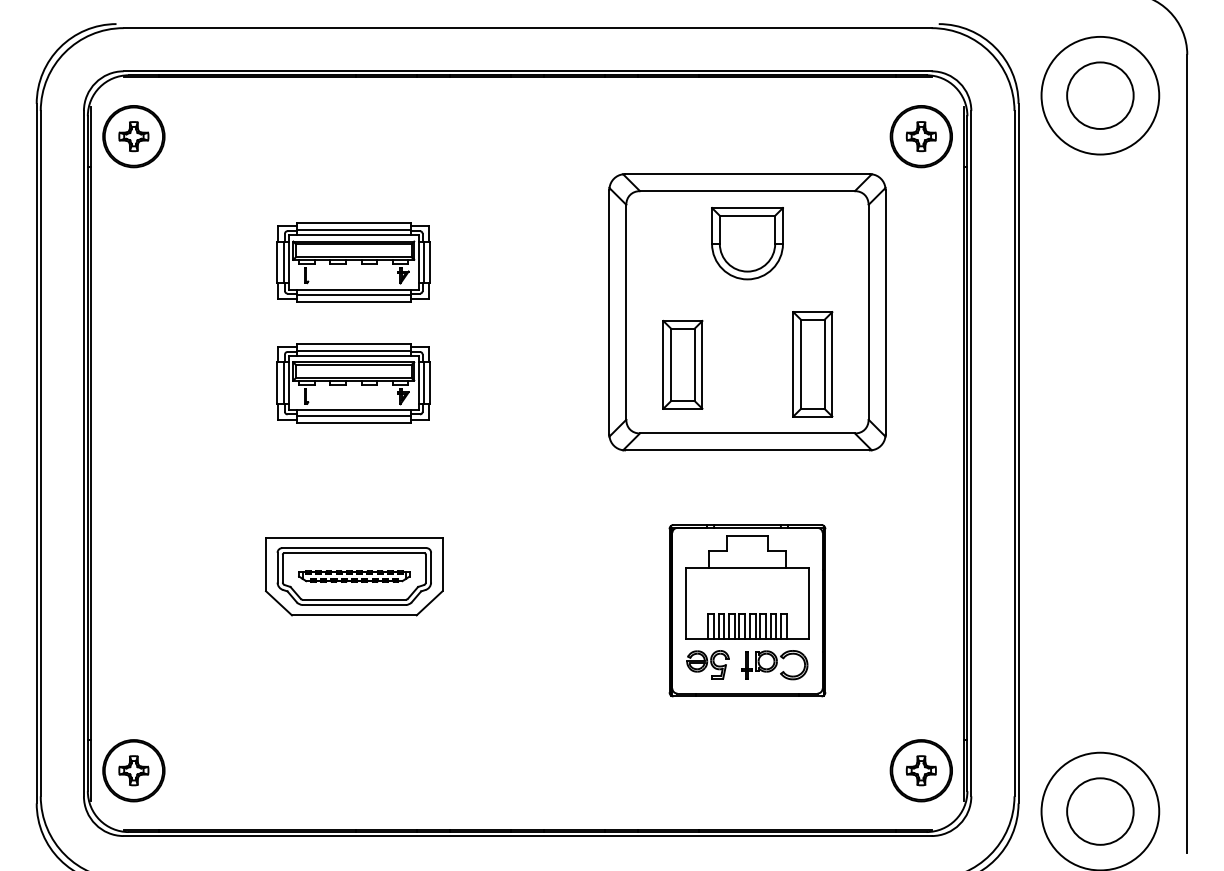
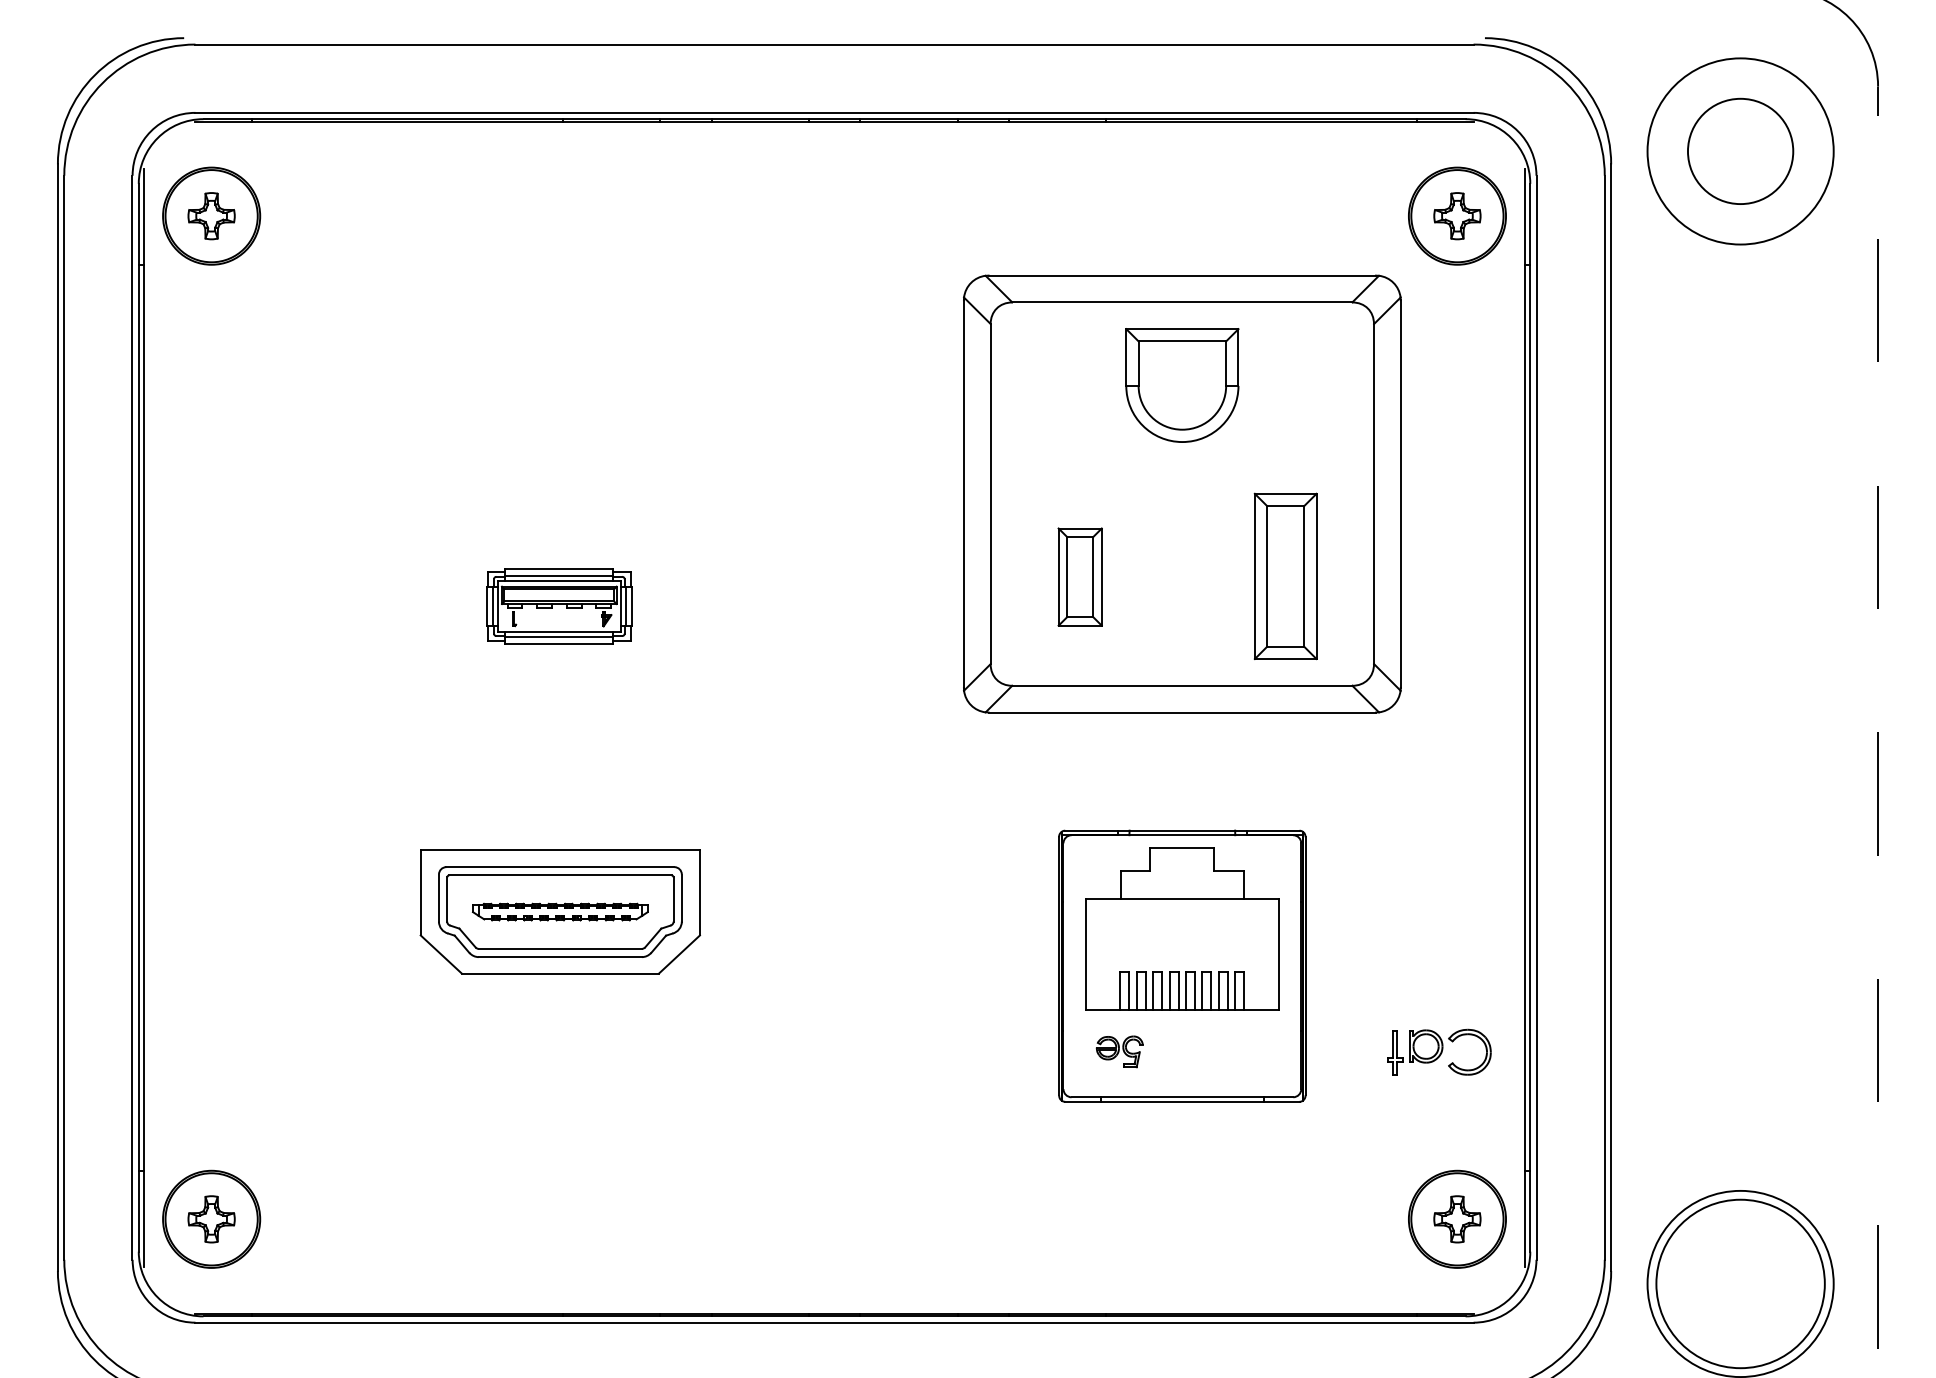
part: (353, 262) -> (559, 415), removed
part: (682, 364) -> (1079, 576), size x0.7
part: (353, 383) -> (559, 606), size x0.6
line: (1187, 453) -> (1878, 717), solid -> dashed
part: (707, 664) -> (1119, 1051), size x0.7
part: (774, 665) -> (1438, 1052), moved
circle: (1100, 811) -> (1740, 1283), size x1.6

